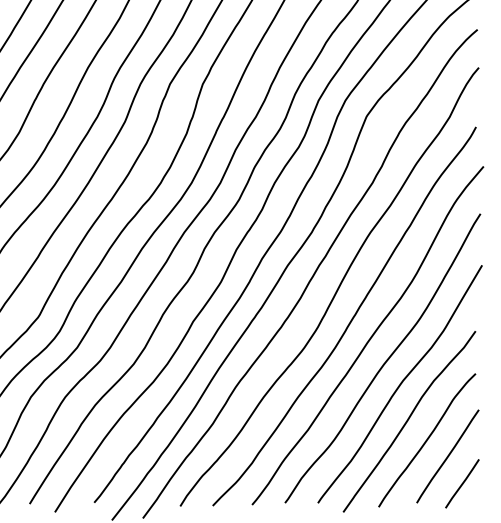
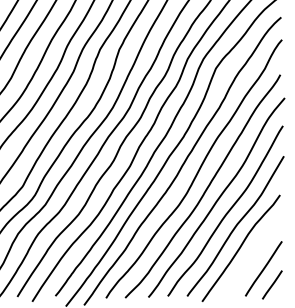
curve: (427, 438) -> (251, 258), removed

